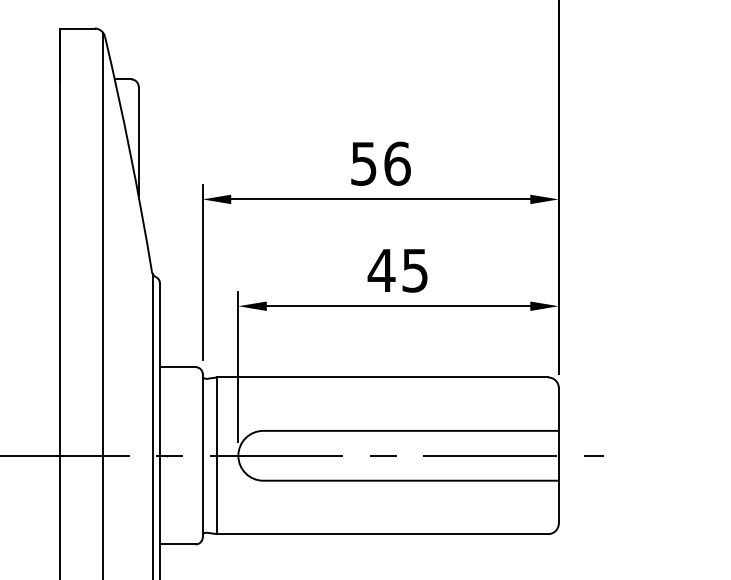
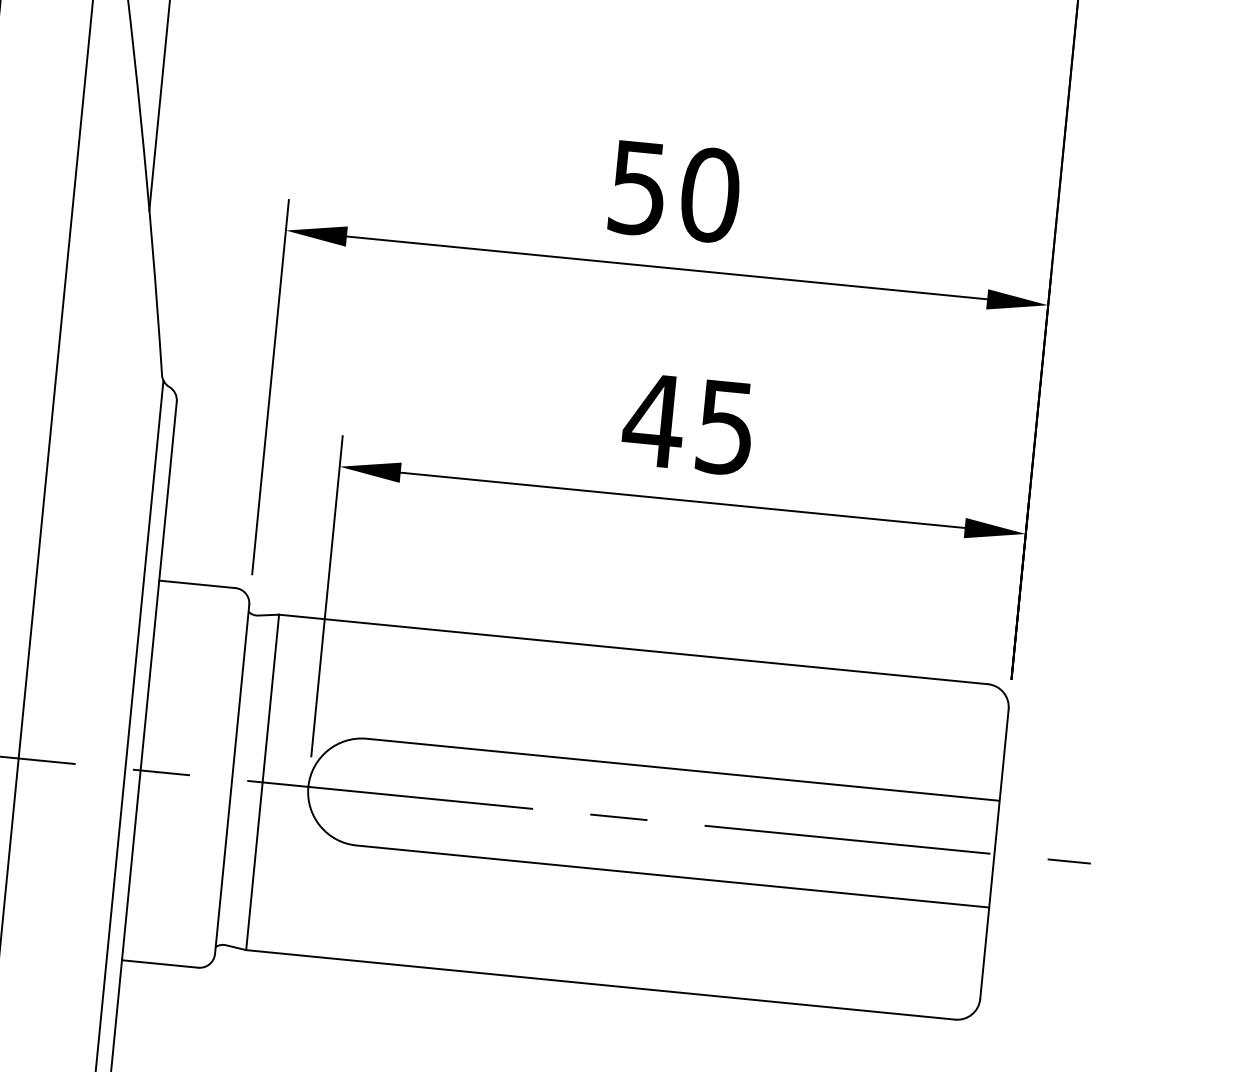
text: (397, 163) -> (710, 194), 56 -> 50

